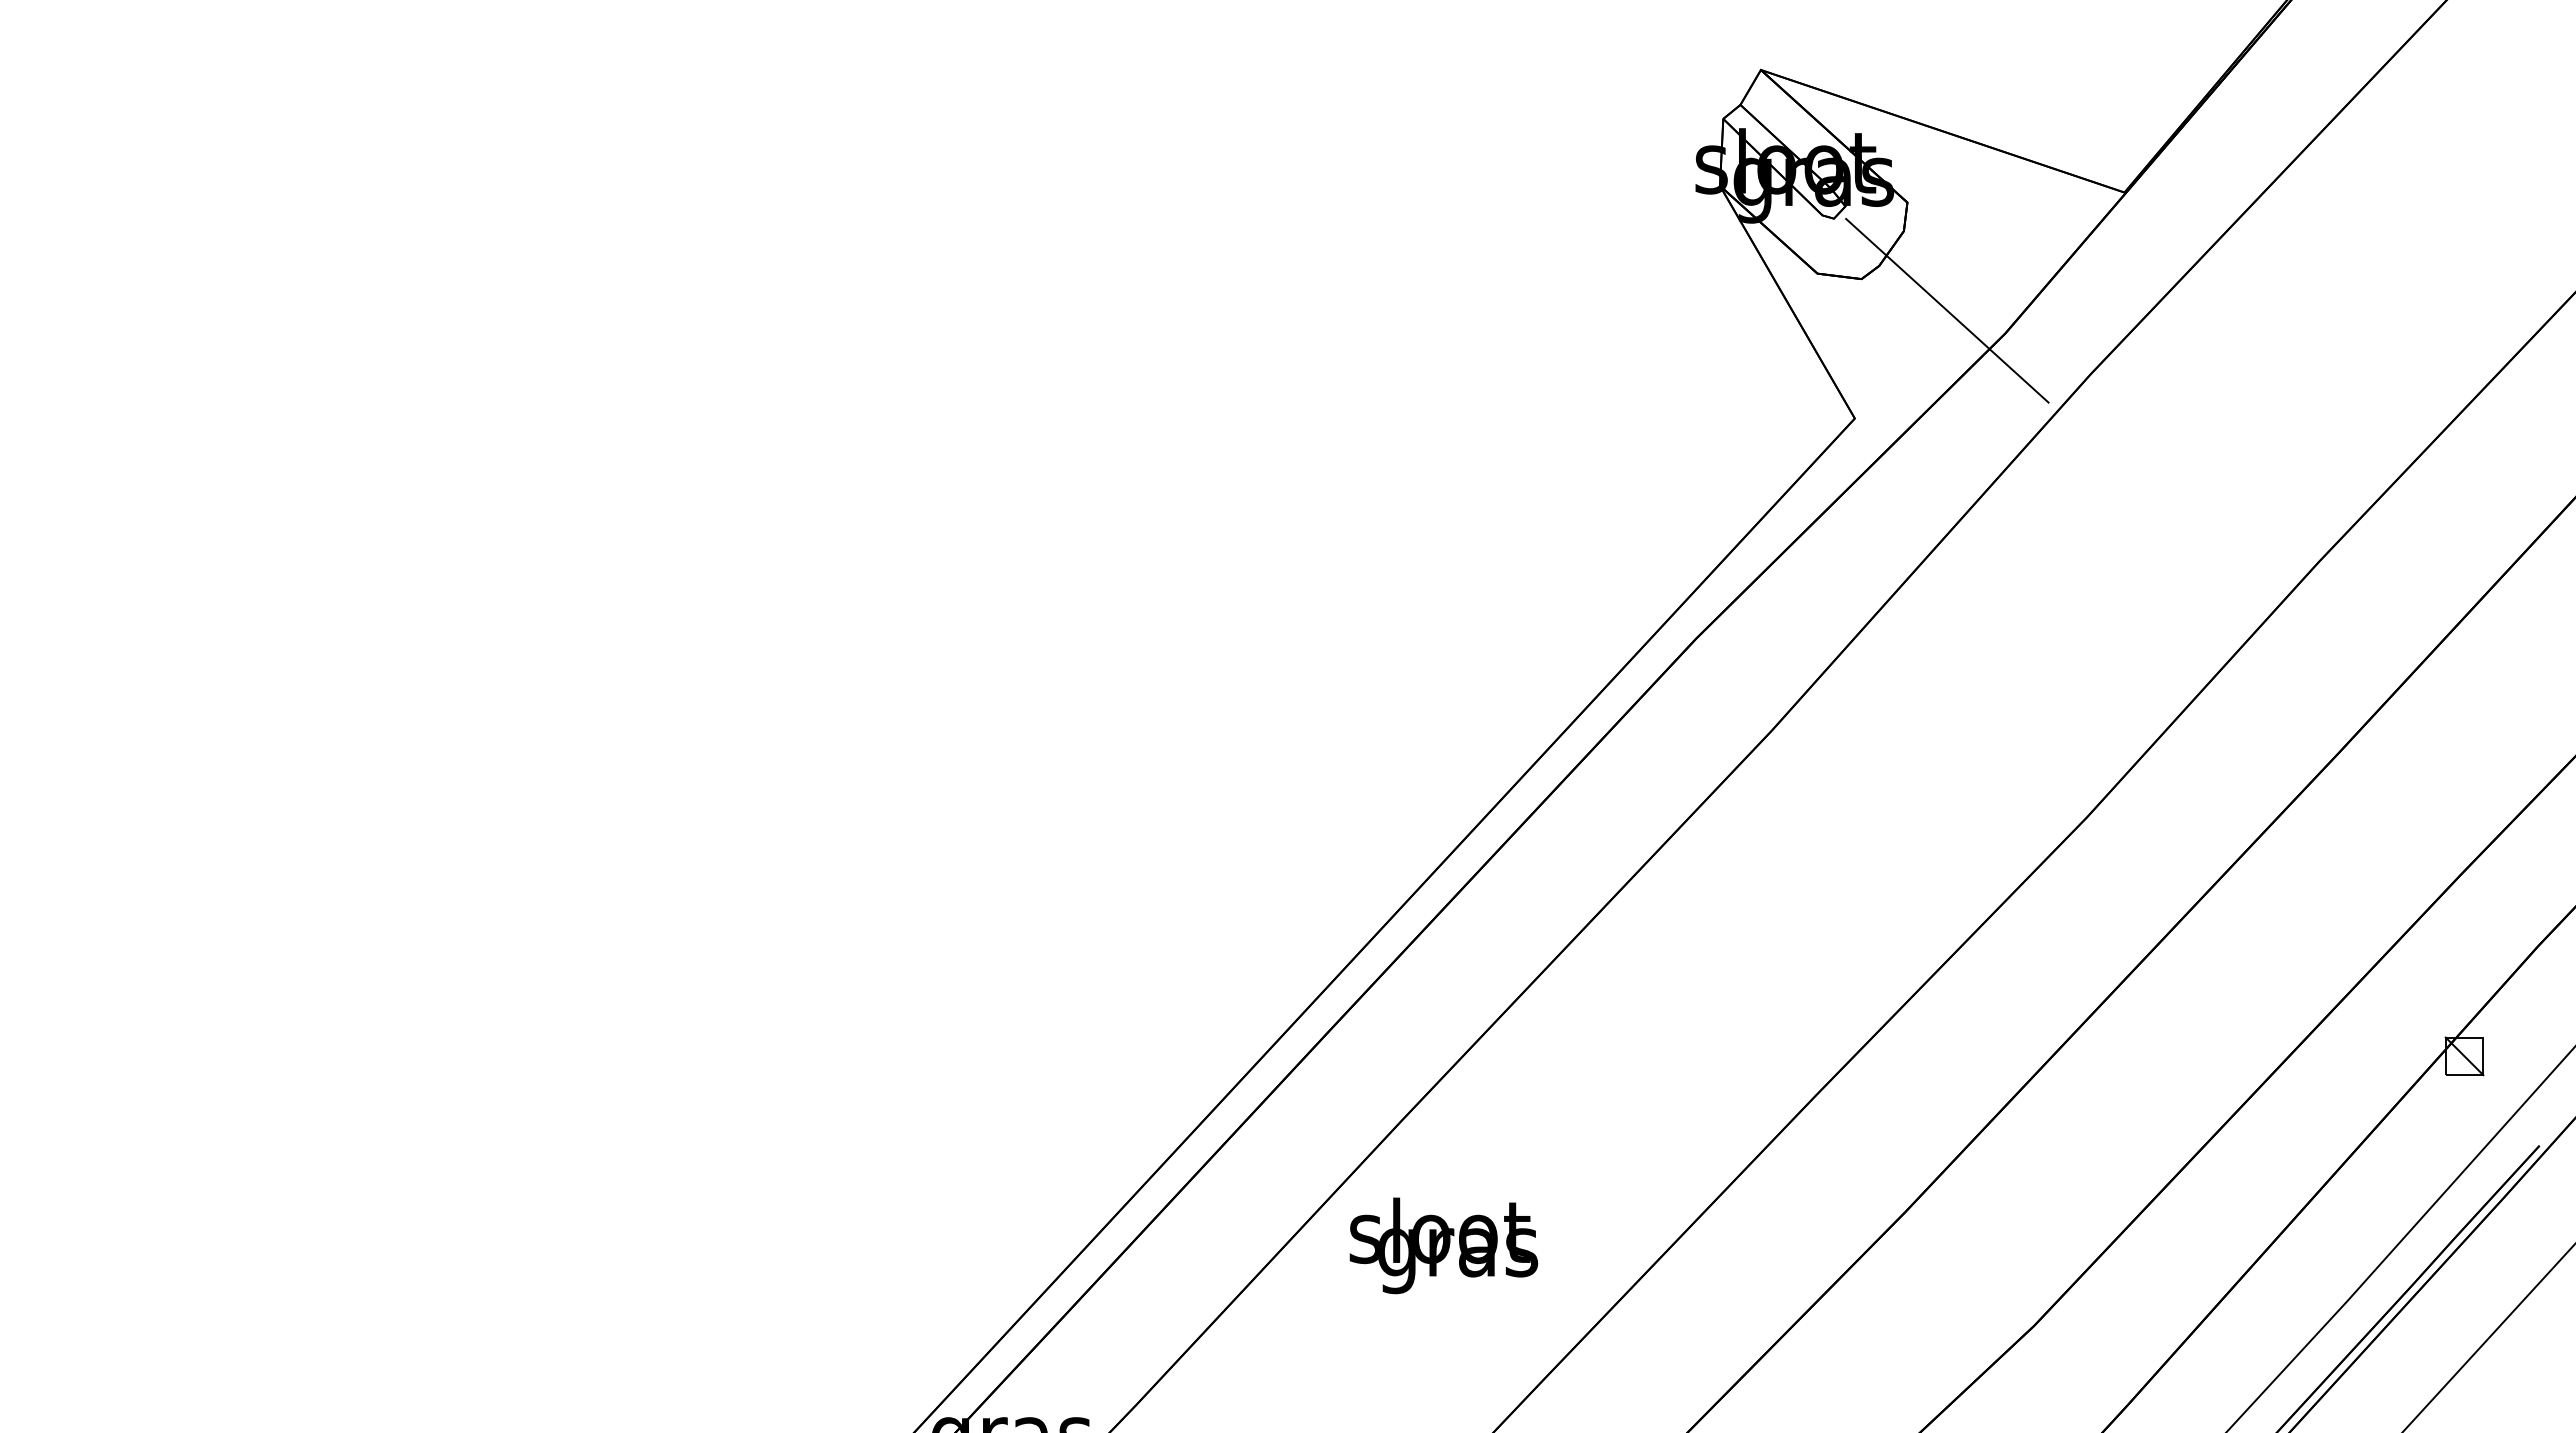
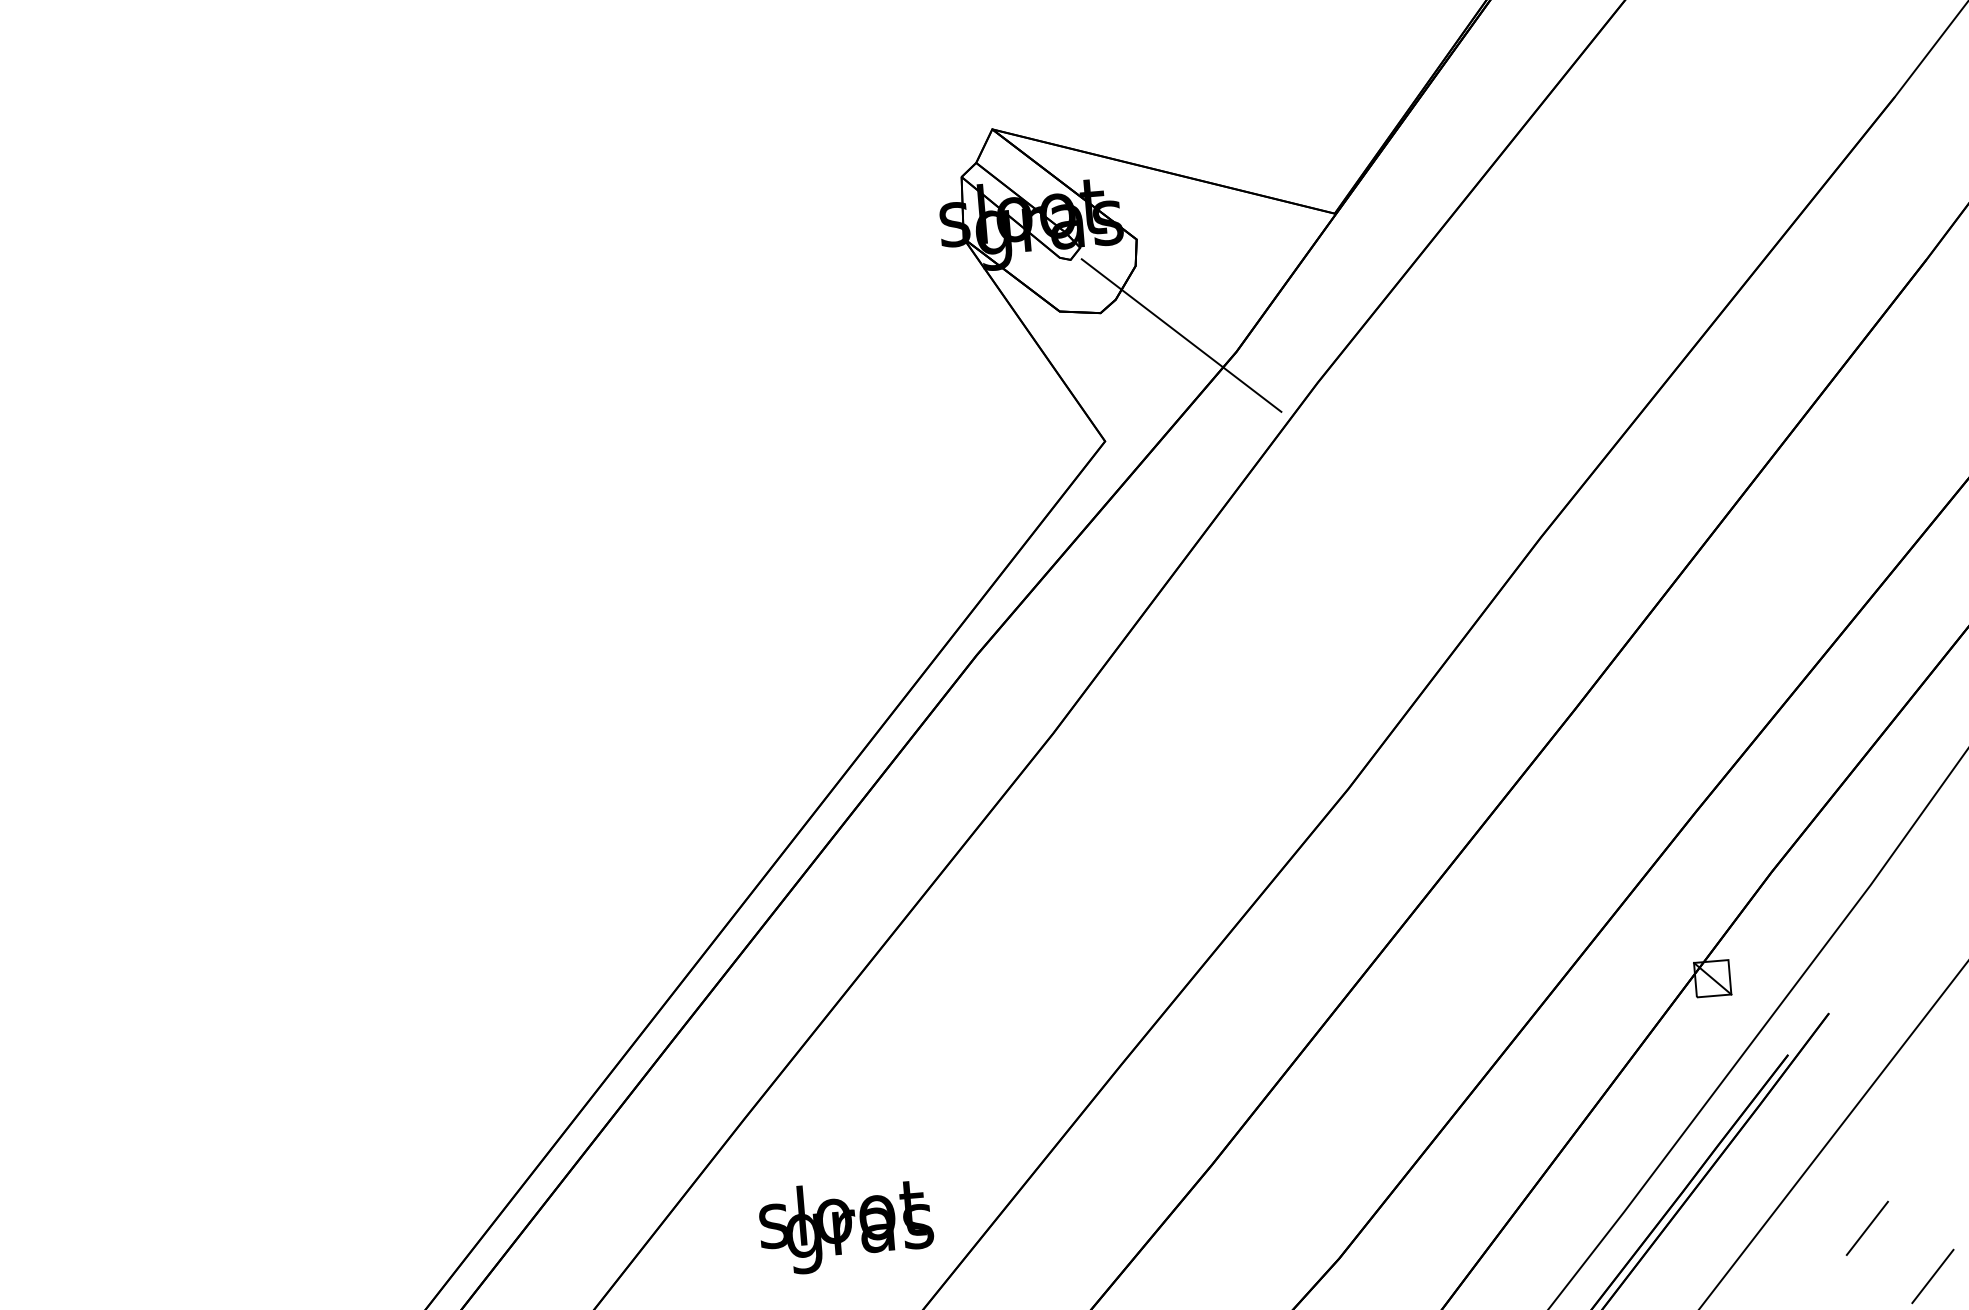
text: (1443, 1245) -> (846, 1225), moved

